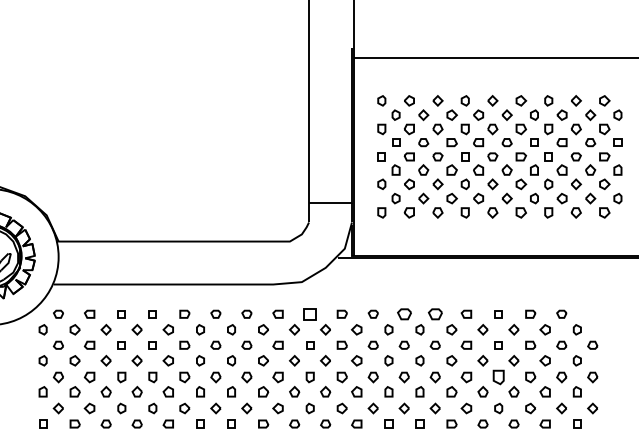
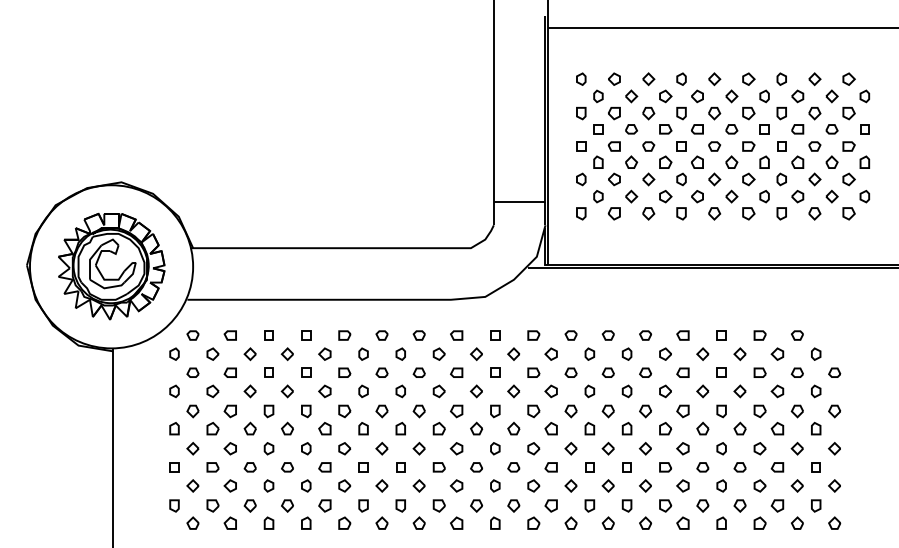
part: (310, 314) -> (495, 335), size x0.62
part: (403, 314) -> (607, 335), size x0.71
part: (435, 314) -> (645, 335), size x0.71
part: (498, 377) -> (721, 411), size x0.71

